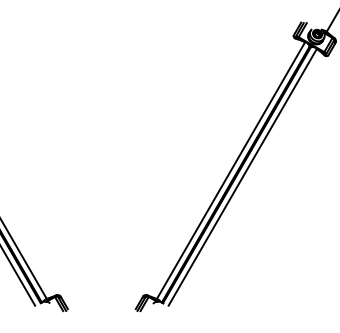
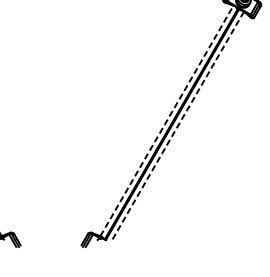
line: (231, 170) -> (167, 120), solid -> dashed
line: (242, 177) -> (177, 127), solid -> dashed

